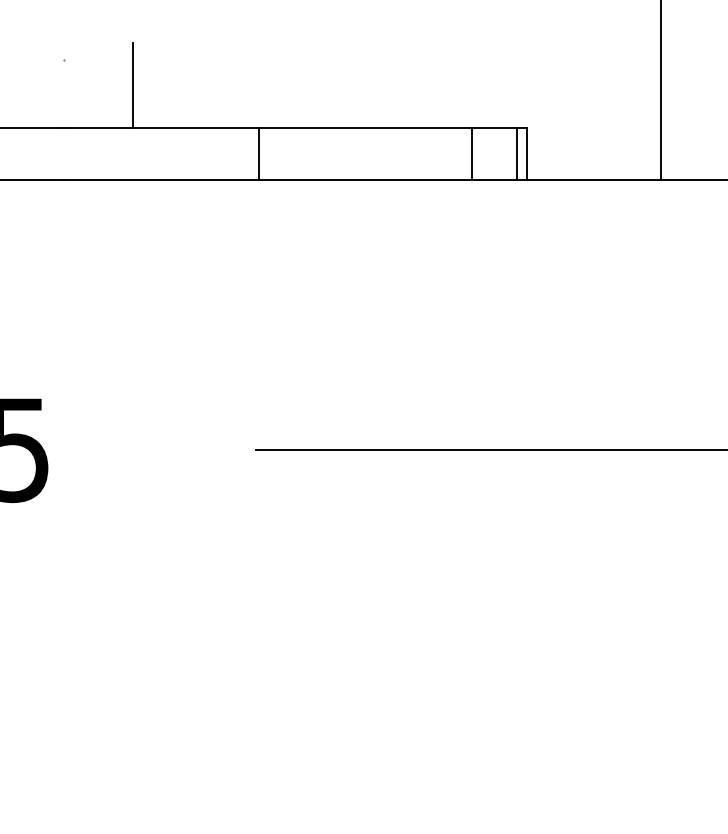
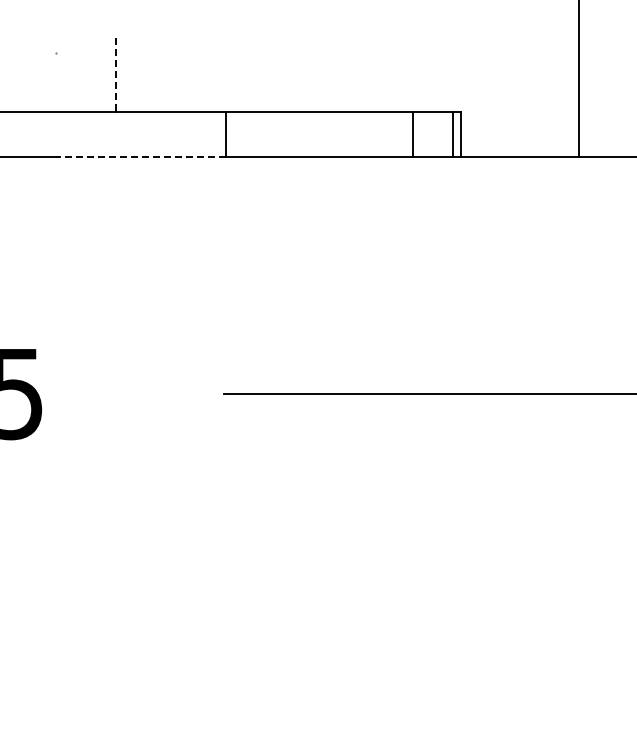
line: (132, 86) -> (115, 75), solid -> dashed
line: (160, 180) -> (140, 157), solid -> dashed

